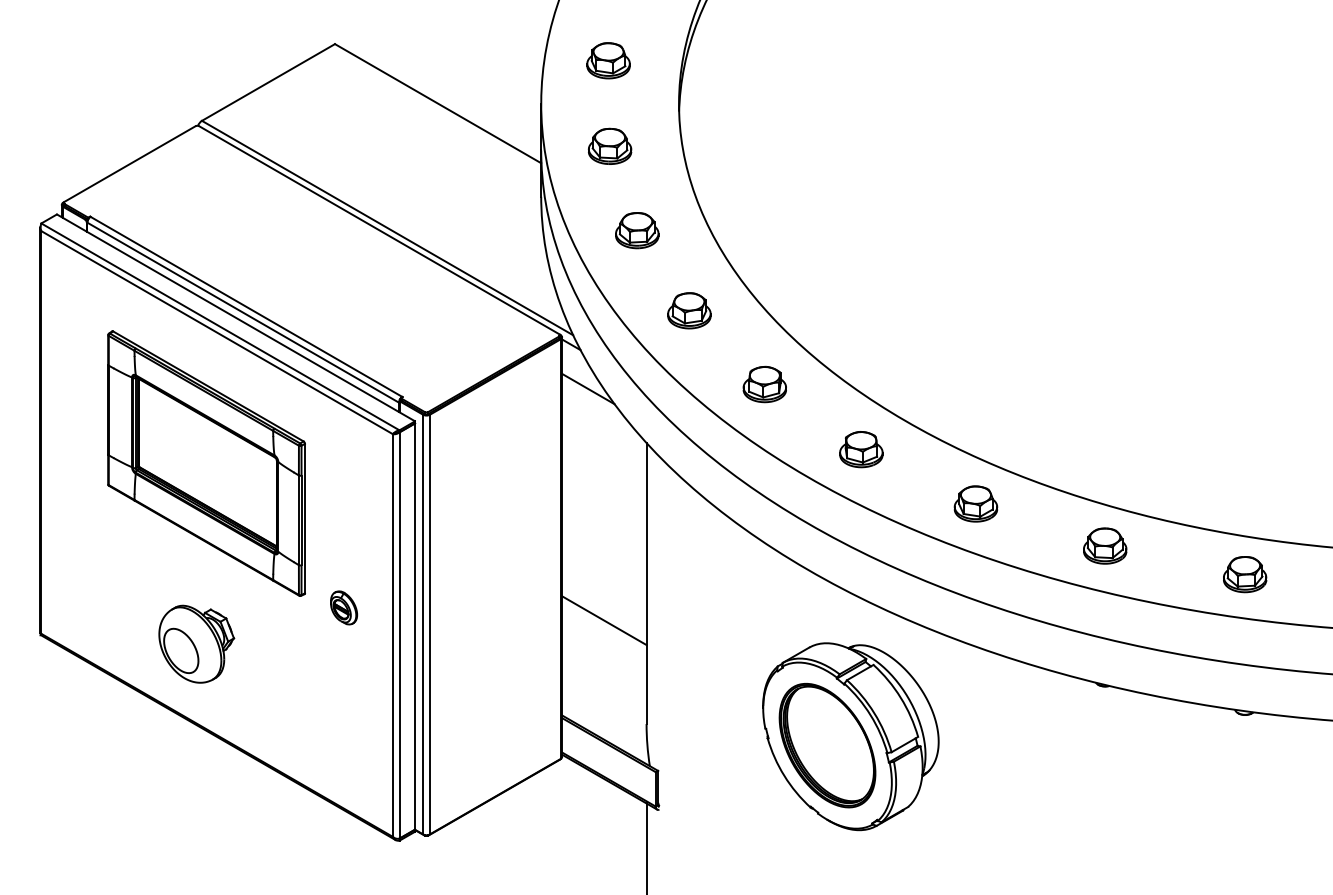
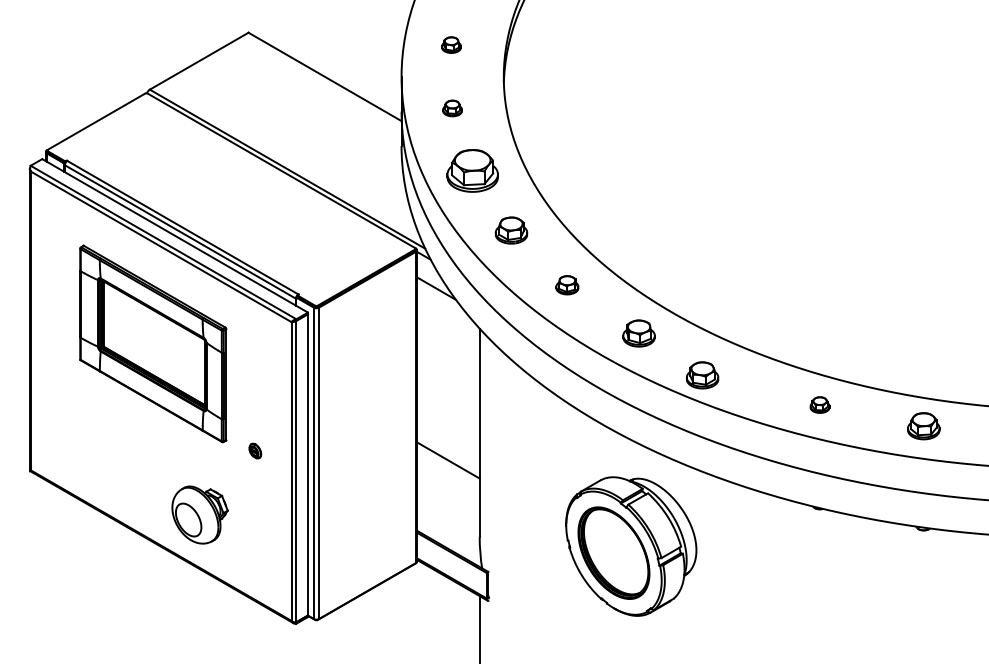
part: (608, 60) -> (451, 44), size x0.6
part: (609, 145) -> (452, 107), size x0.6
part: (637, 230) -> (472, 171), size x1.6
part: (764, 384) -> (567, 285), size x0.7
part: (975, 503) -> (702, 375), moved
part: (1105, 545) -> (820, 404), size x0.6
part: (344, 607) -> (255, 450), size x0.6
part: (196, 643) -> (199, 514), moved

